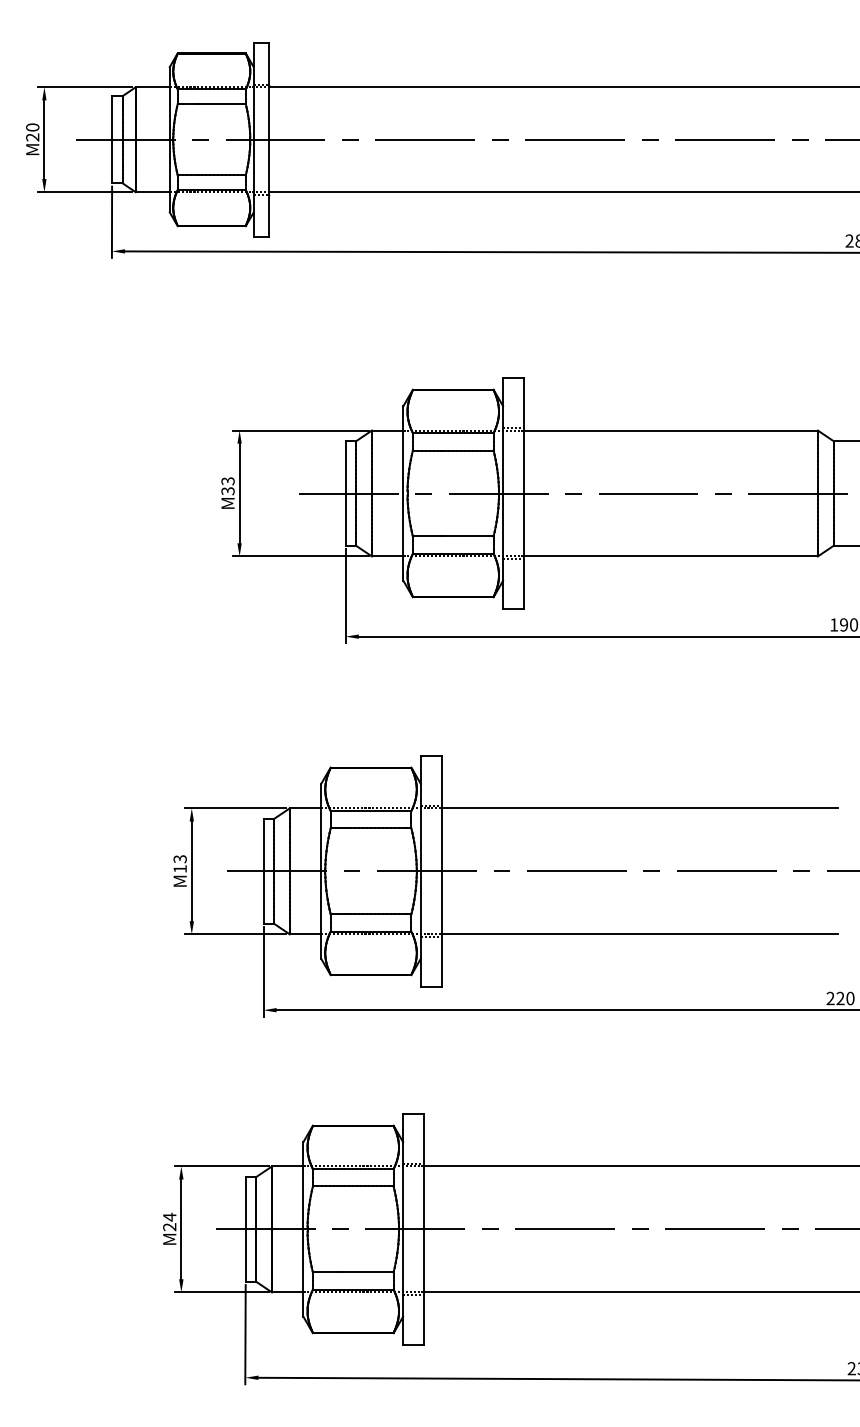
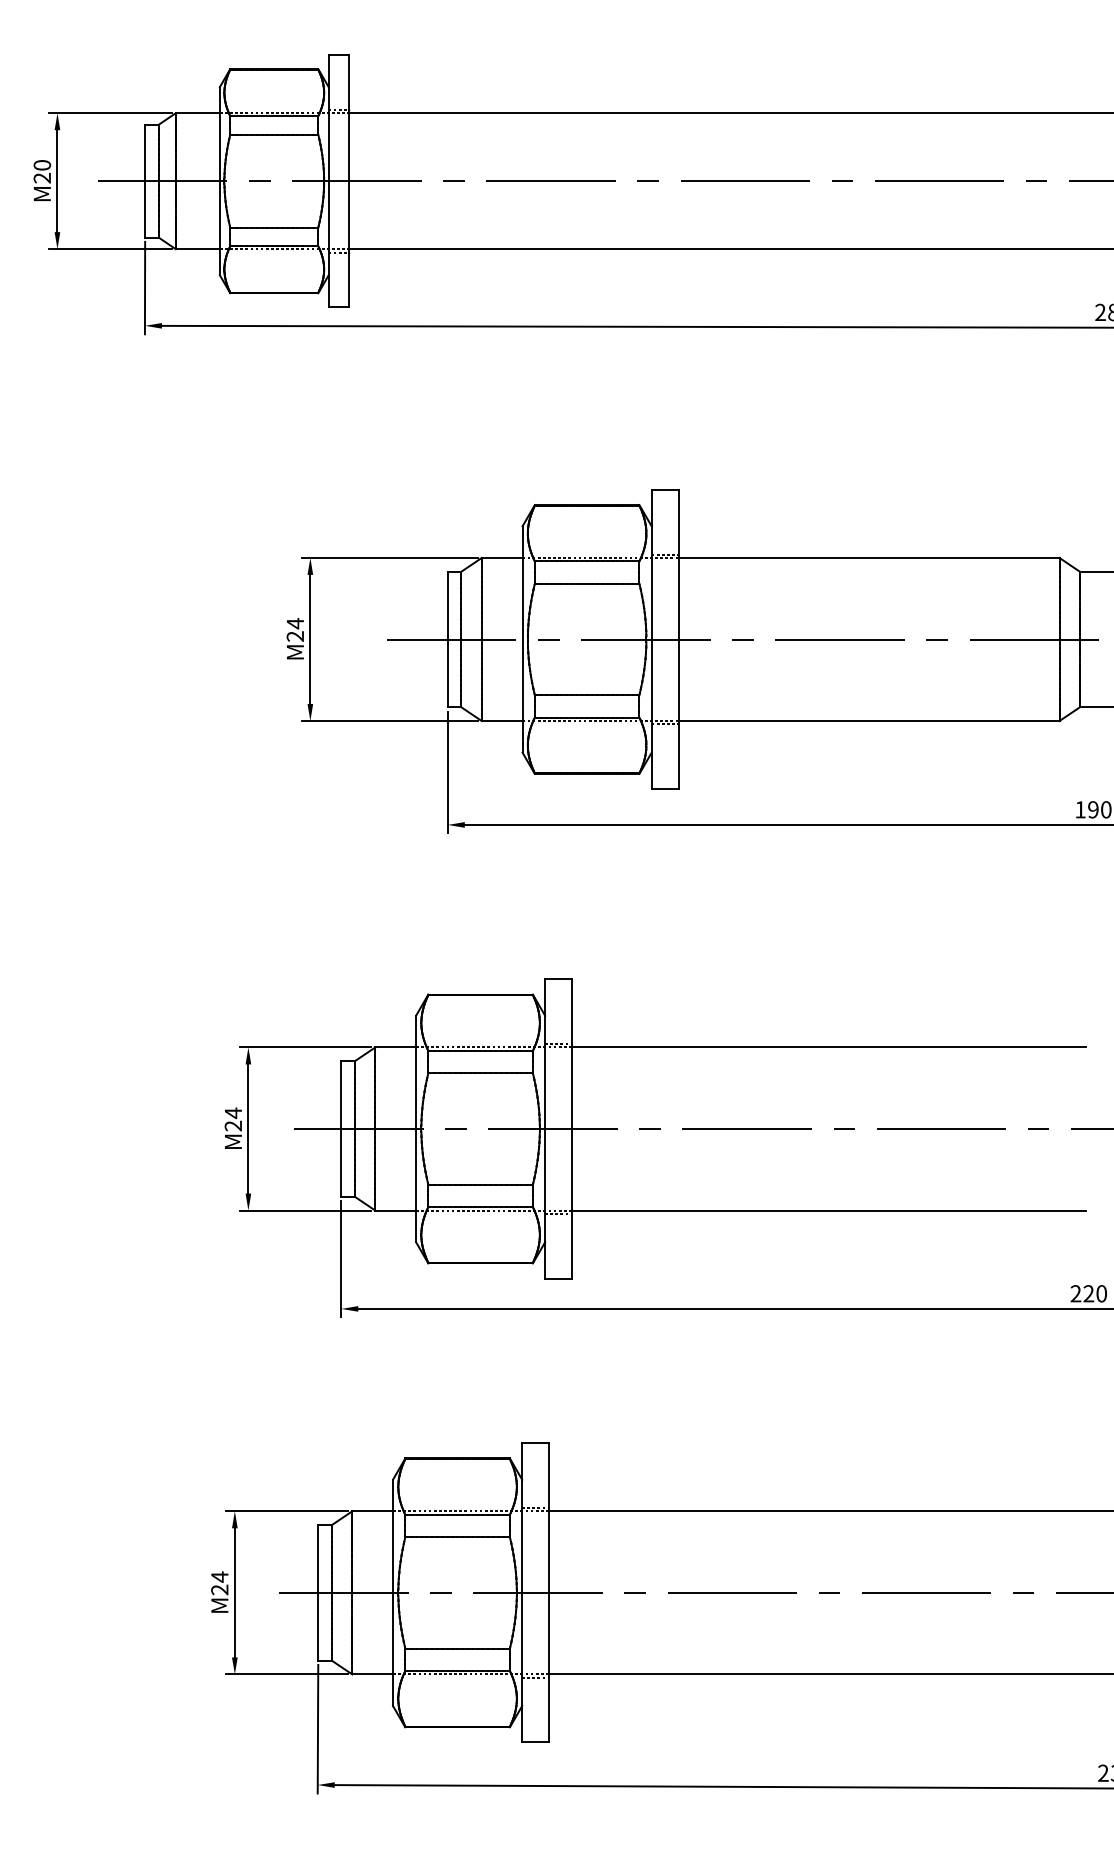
text: (228, 485) -> (295, 629), 33 -> 24
text: (180, 864) -> (233, 1119), 13 -> 24

